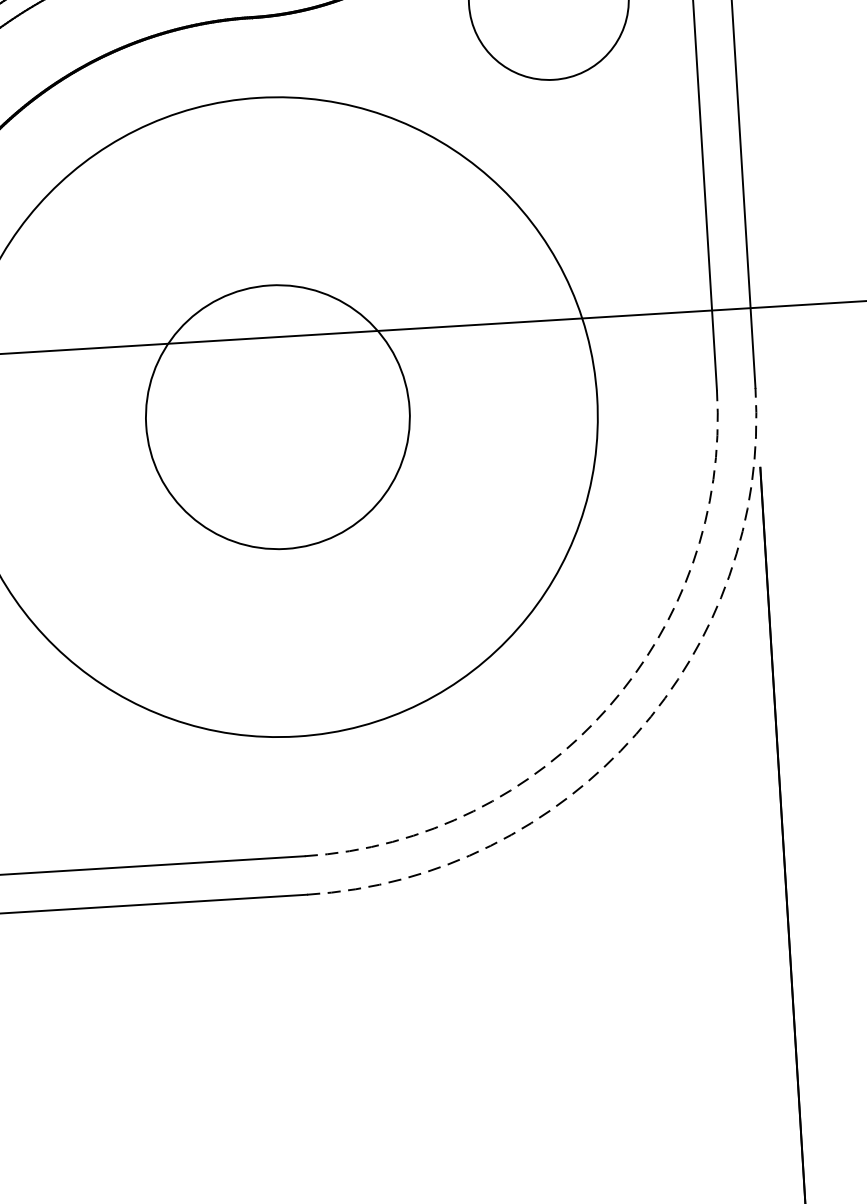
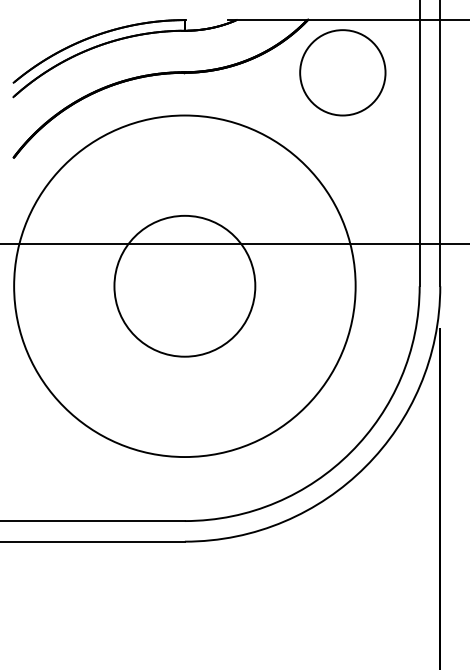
arc: (606, 709) -> (350, 452), dashed -> solid
arc: (636, 733) -> (365, 466), dashed -> solid

